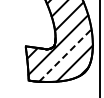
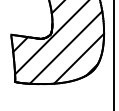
line: (65, 55) -> (66, 47), dashed -> solid

